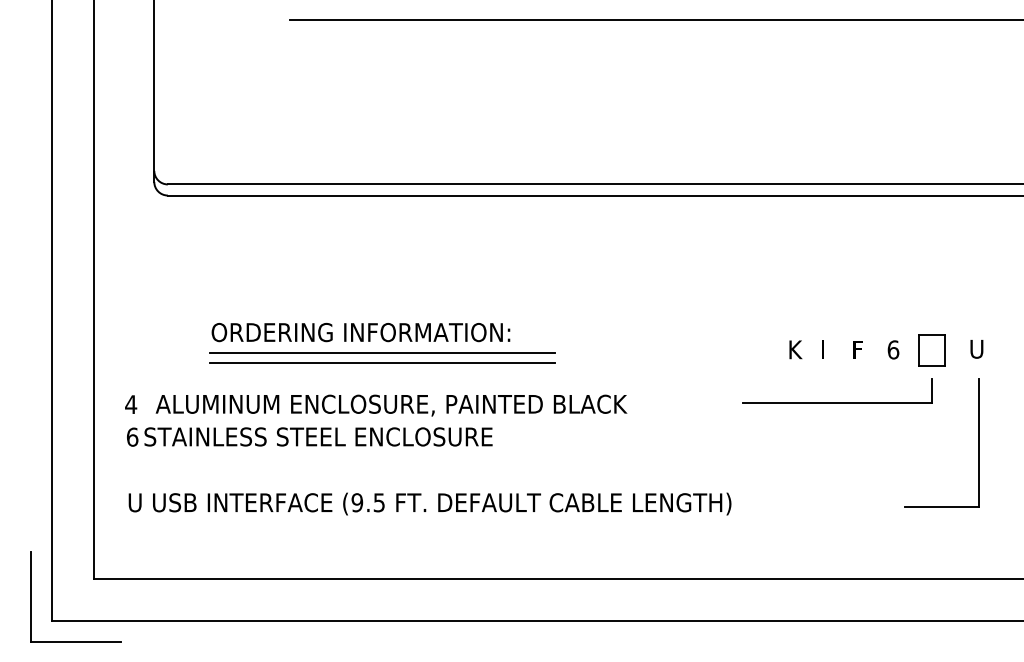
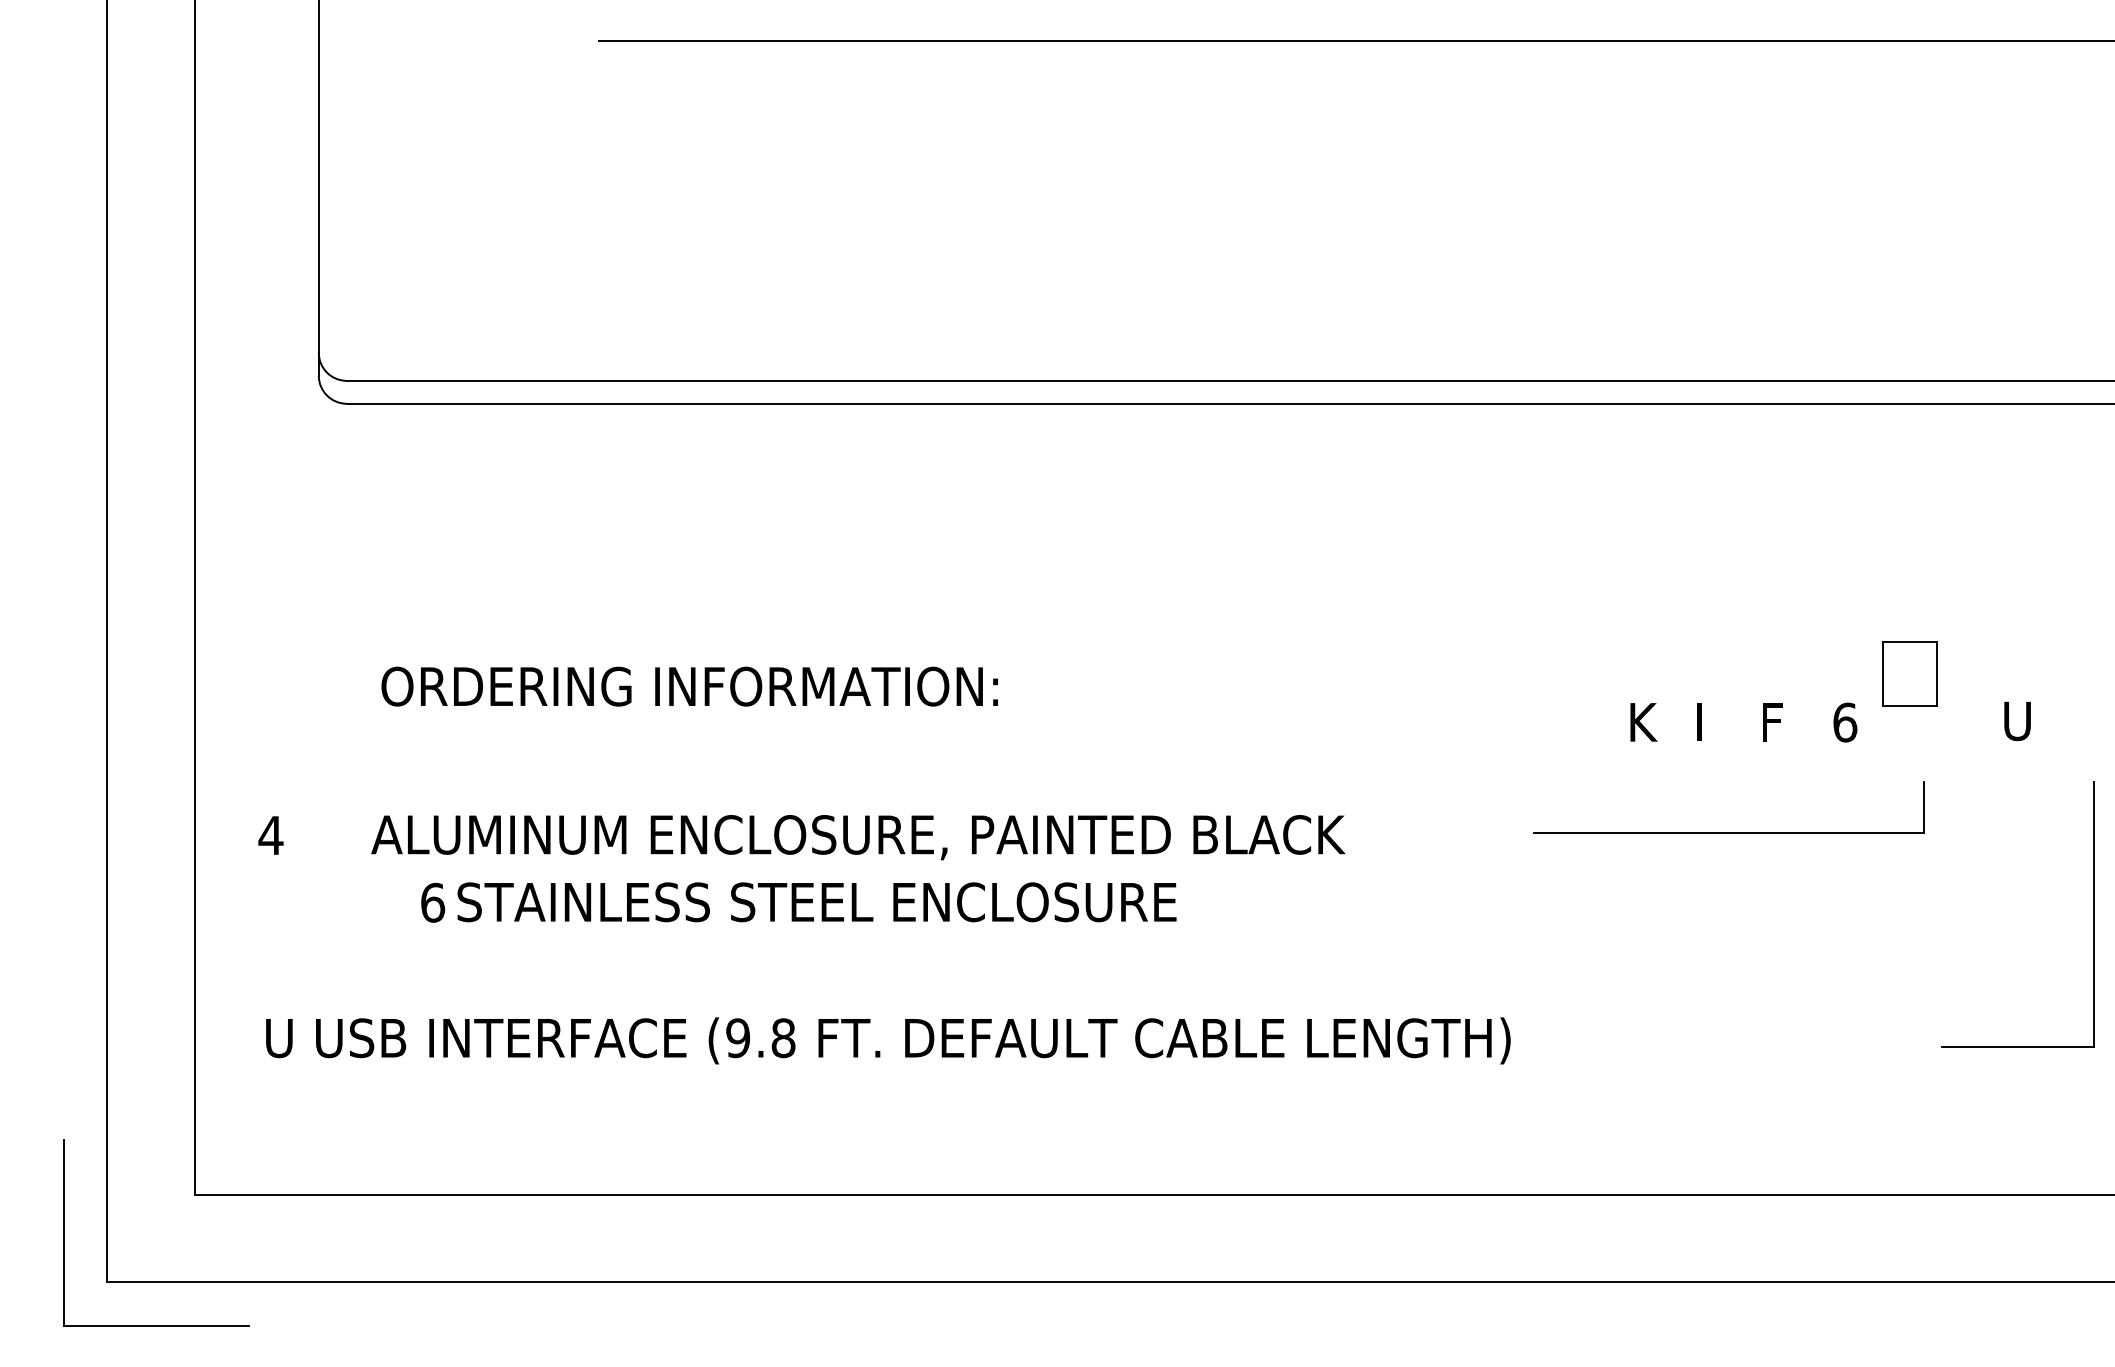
text: (360, 332) -> (688, 686), moved
part: (931, 350) -> (1909, 674), moved
line: (382, 353) -> (790, 729), removed
line: (382, 362) -> (790, 748), removed
text: (391, 405) -> (858, 837), moved
text: (309, 436) -> (798, 901), moved
part: (978, 442) -> (2093, 913), moved
text: (379, 502) -> (783, 1037), (9.5 -> (9.8

